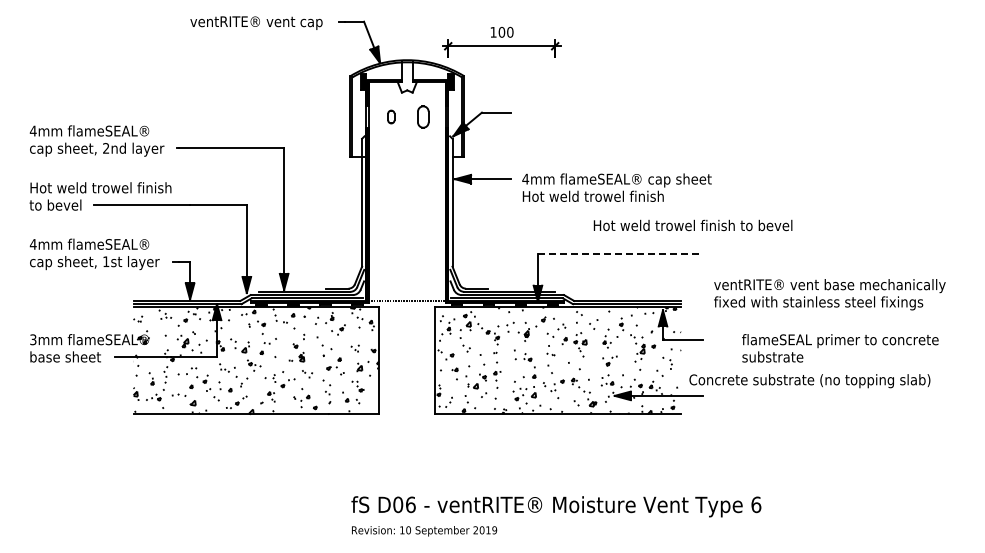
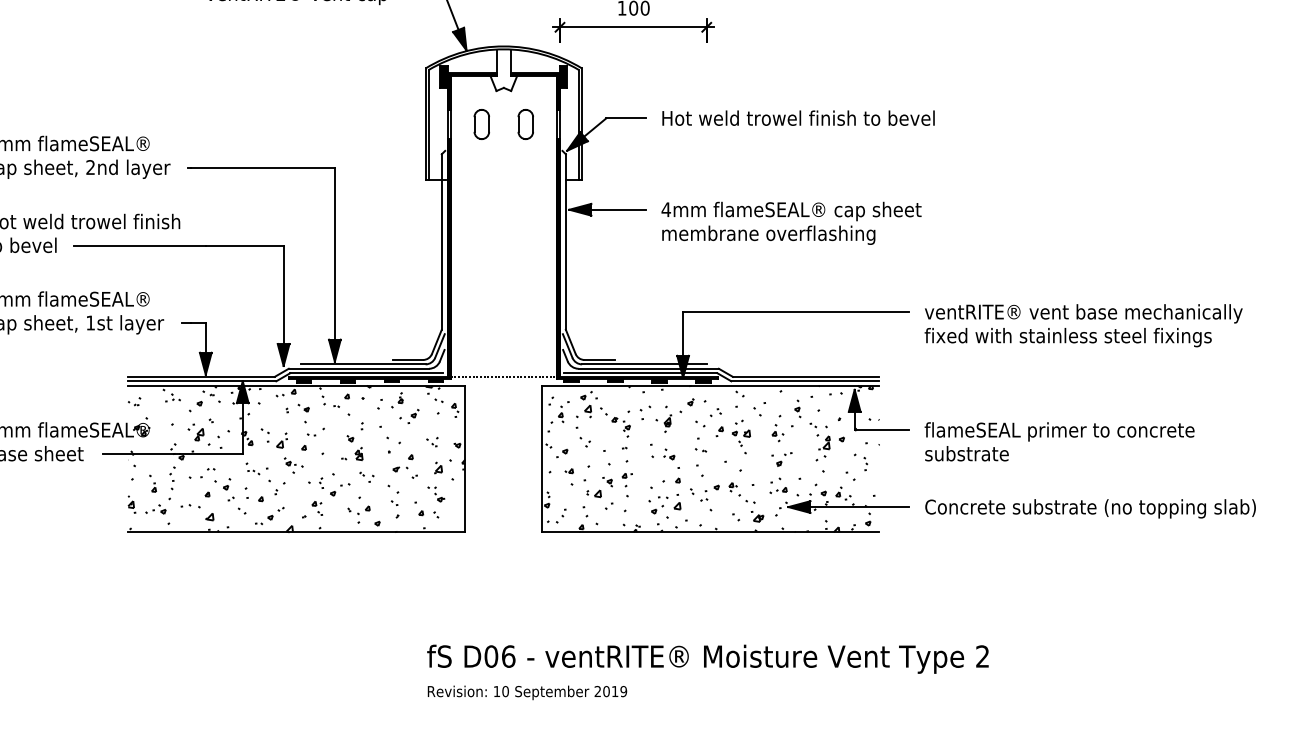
part: (391, 116) -> (482, 123), size x1.67
text: (599, 197) -> (767, 234), Hot weld trowel finish -> membrane overflashing
text: (692, 225) -> (797, 118), moved
line: (620, 253) -> (796, 311), dashed -> solid
text: (829, 294) -> (1083, 325), moved
text: (840, 348) -> (1059, 442), moved
text: (809, 381) -> (1090, 509), moved
text: (756, 504) -> (982, 656), 6 -> 2

